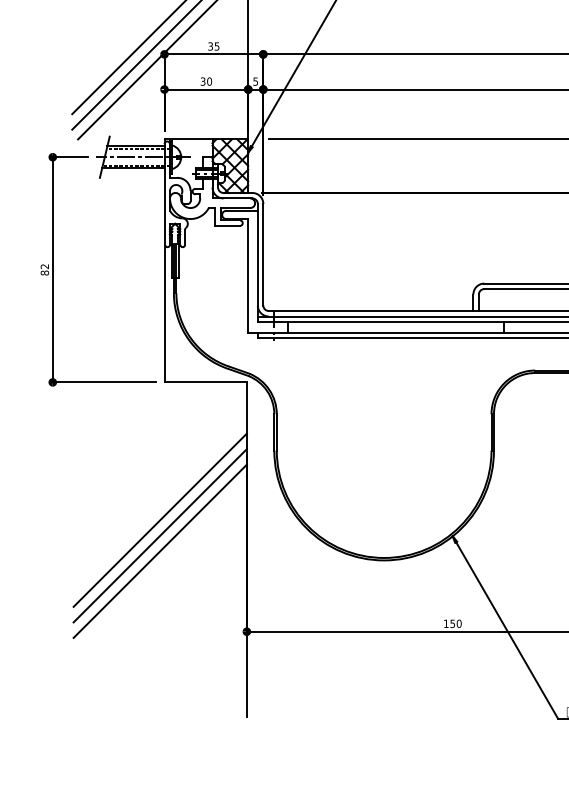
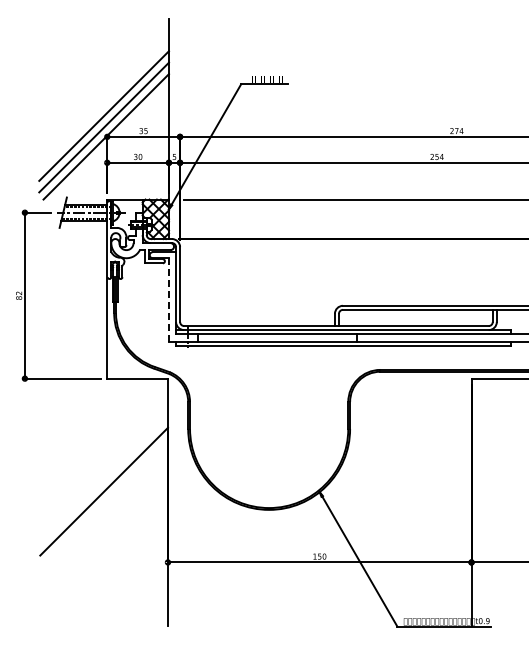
line: (247, 276) -> (168, 300), solid -> dashed
line: (159, 520) -> (103, 480), removed
line: (159, 551) -> (103, 503), removed

